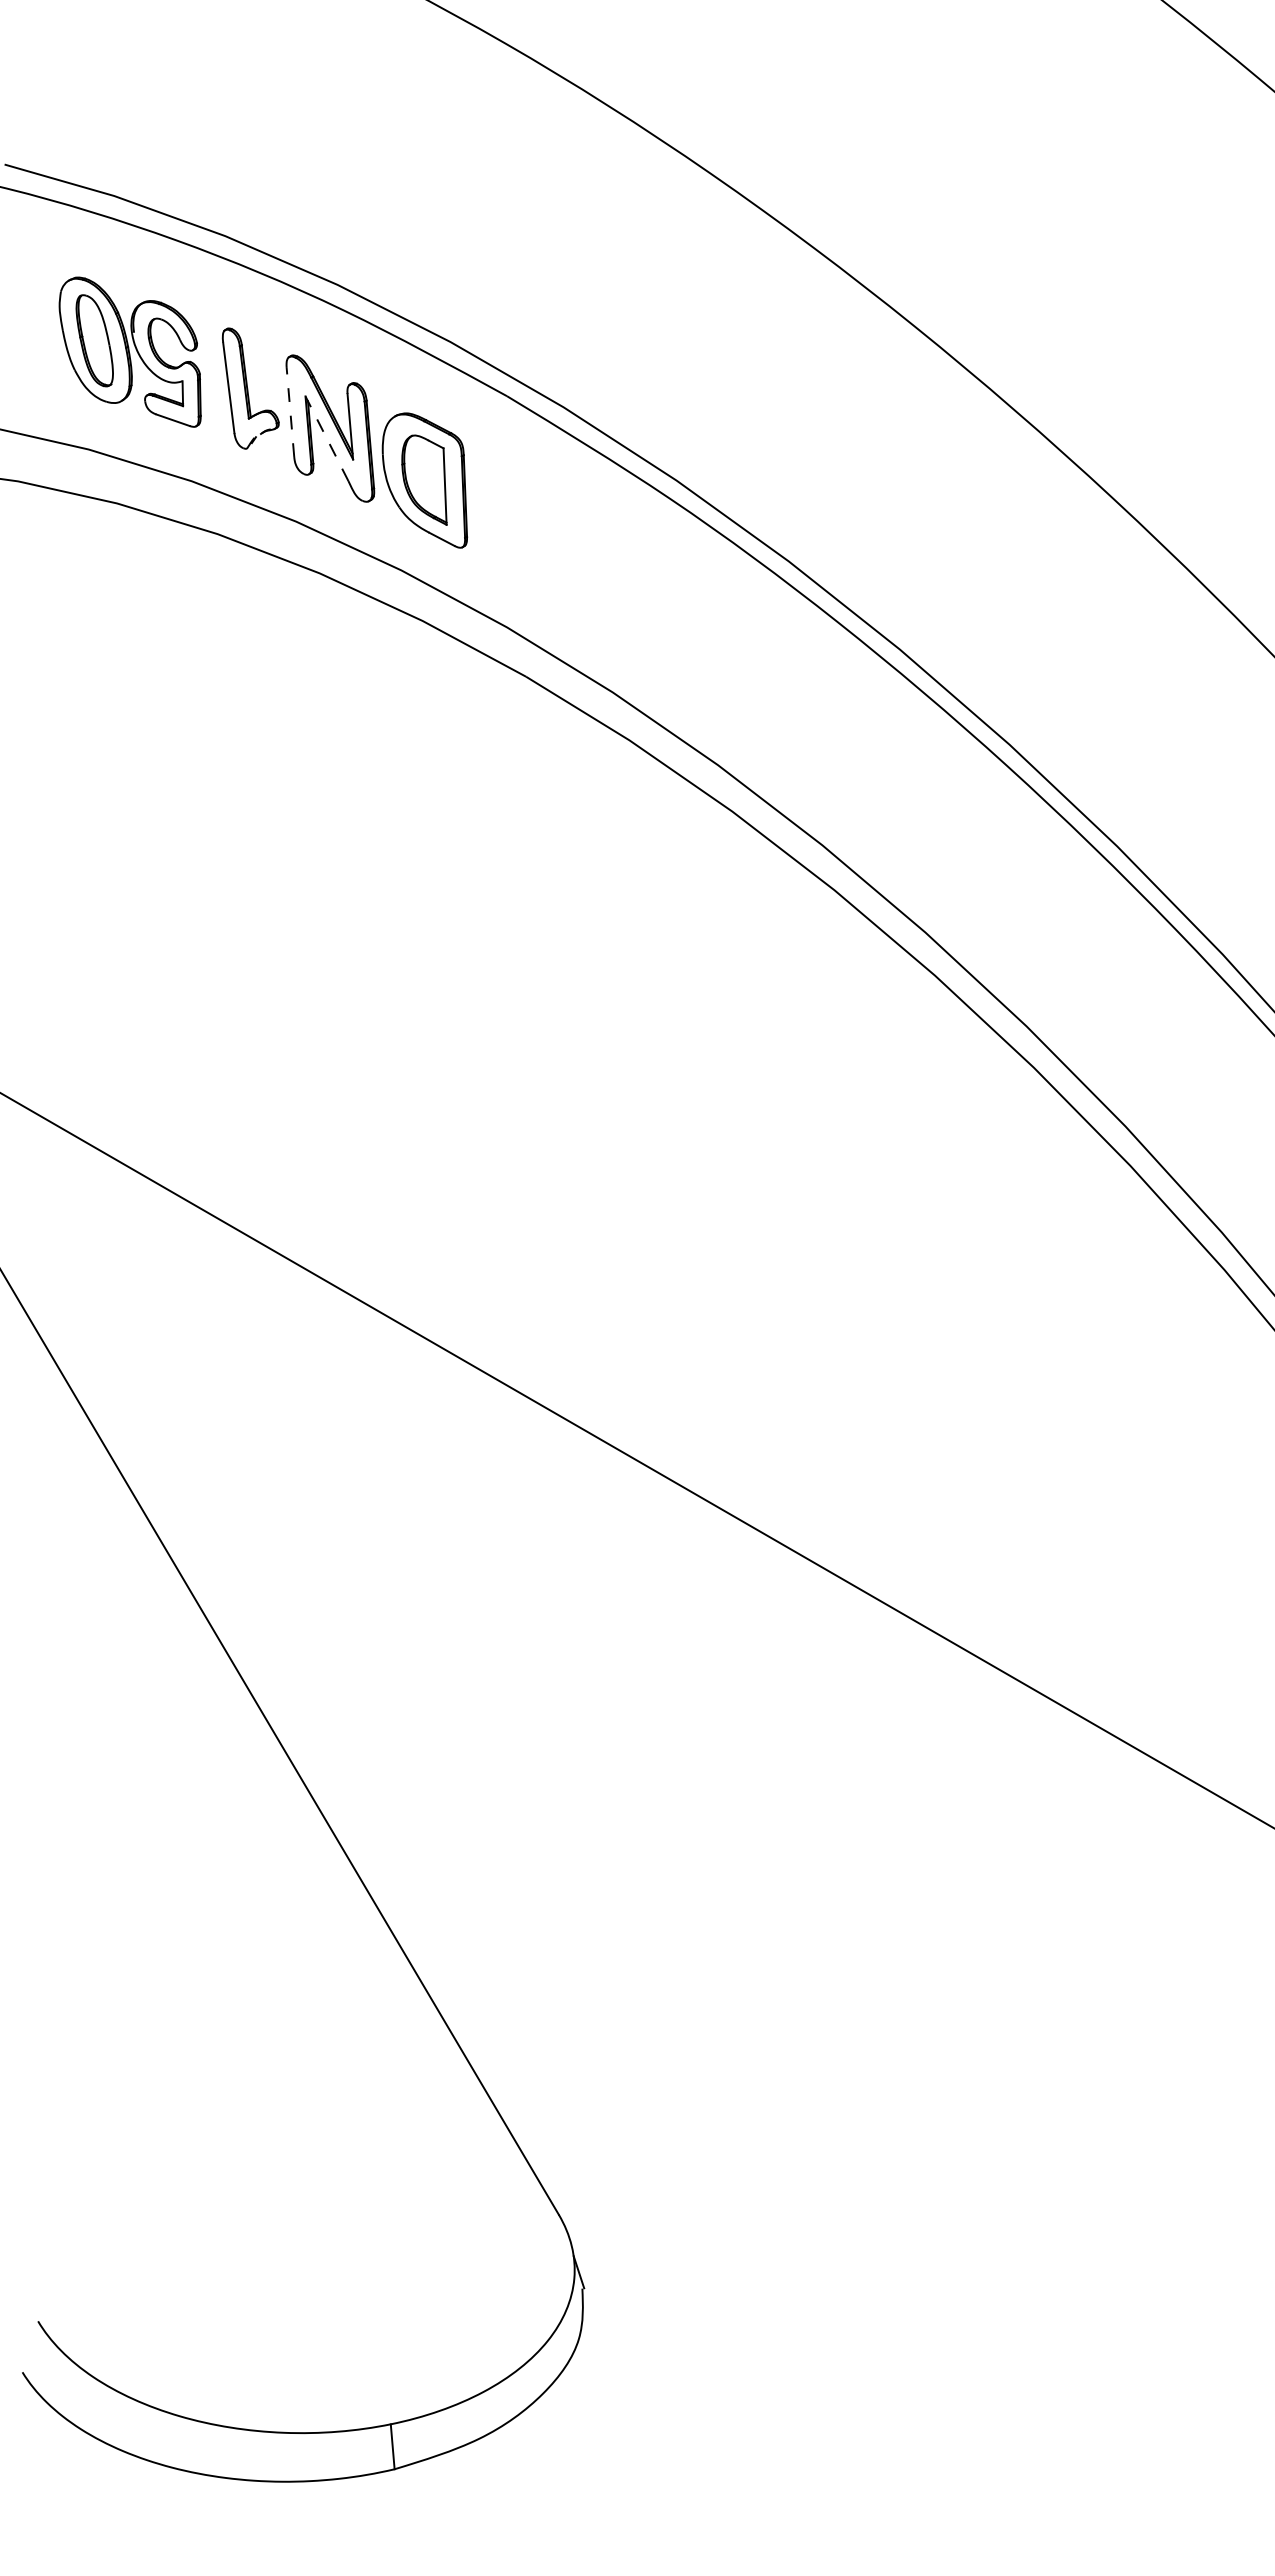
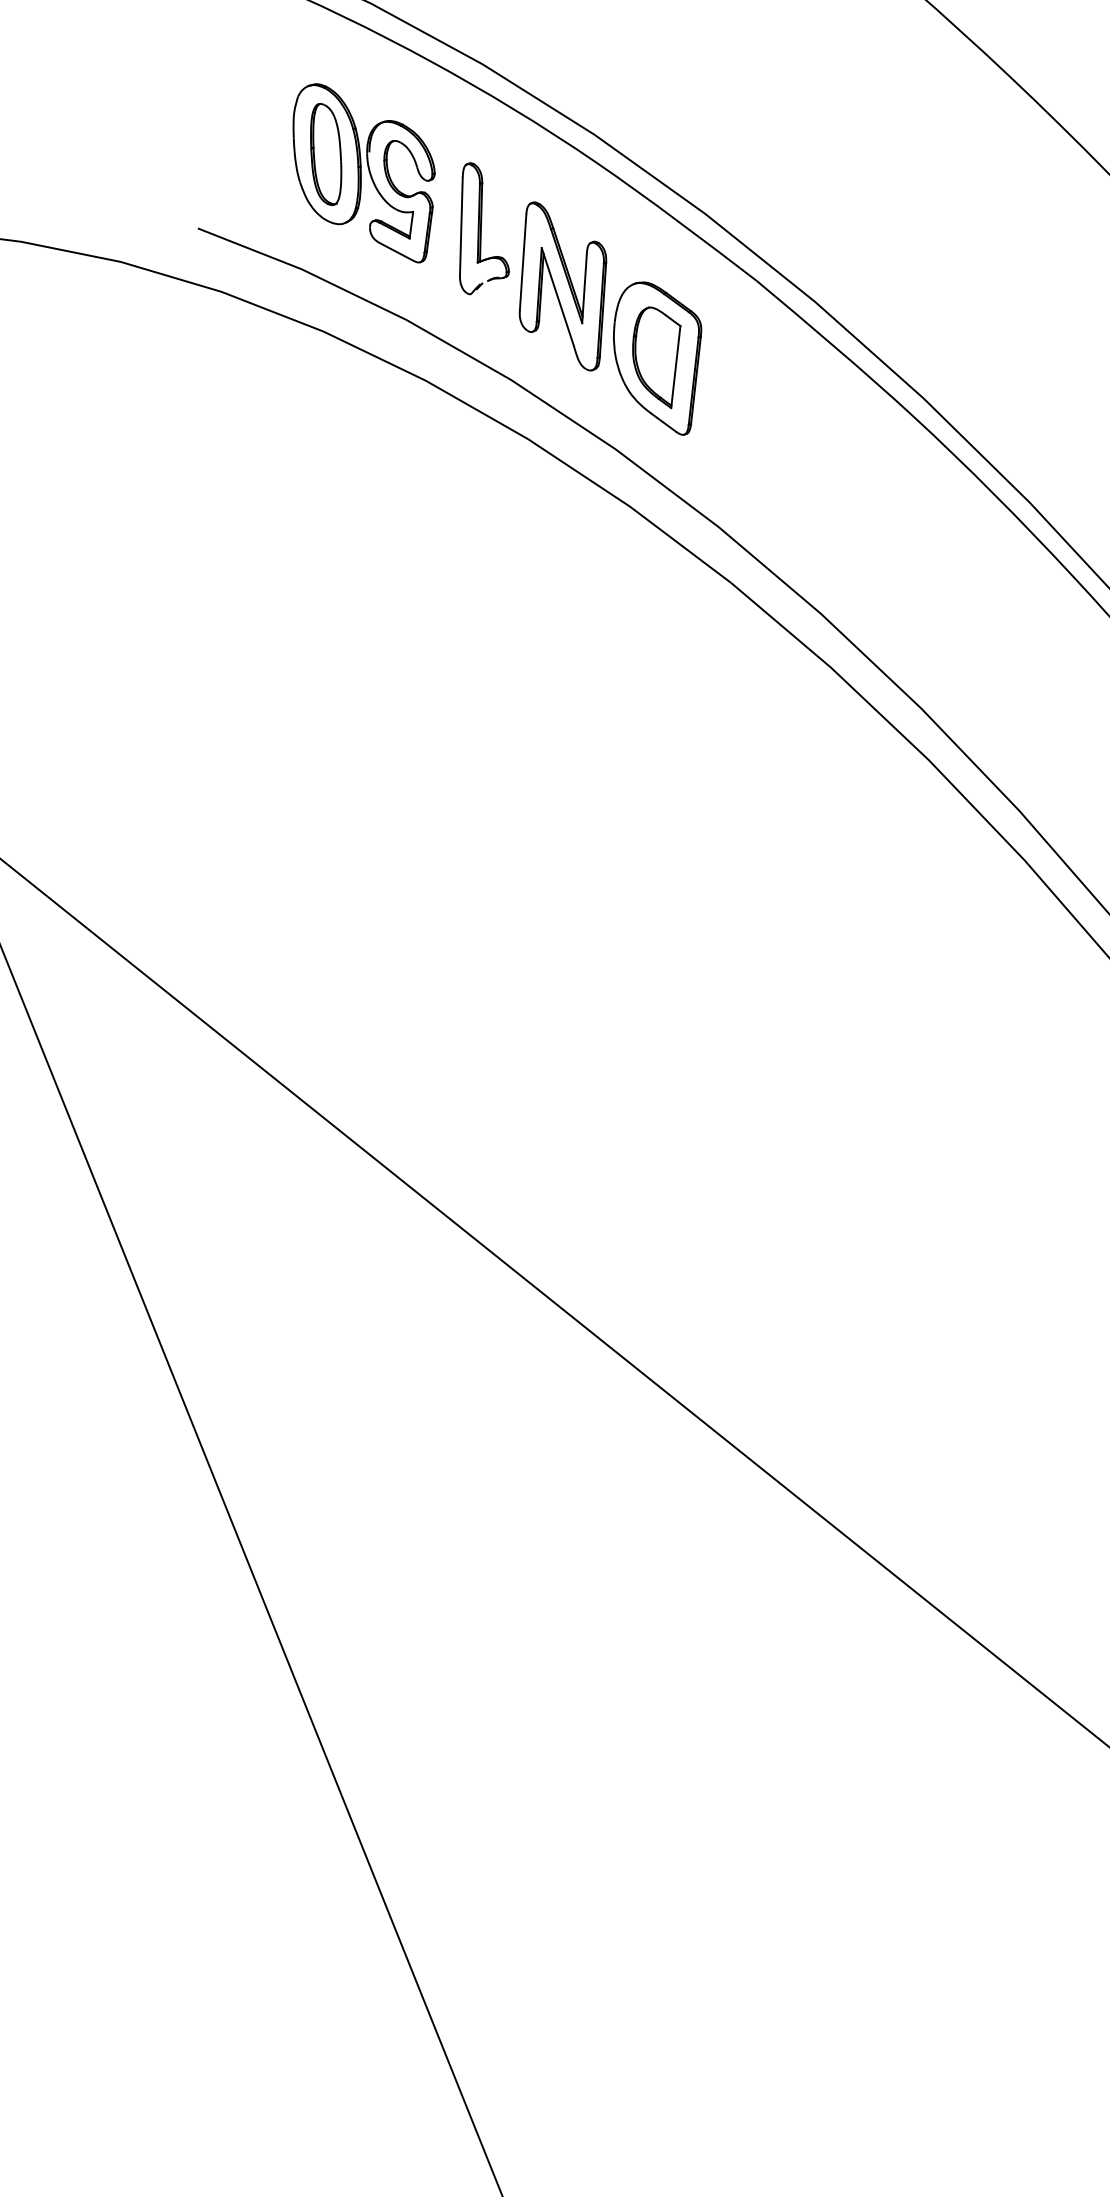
line: (290, 412) -> (523, 262), dashed -> solid
line: (326, 438) -> (557, 296), dashed -> solid

